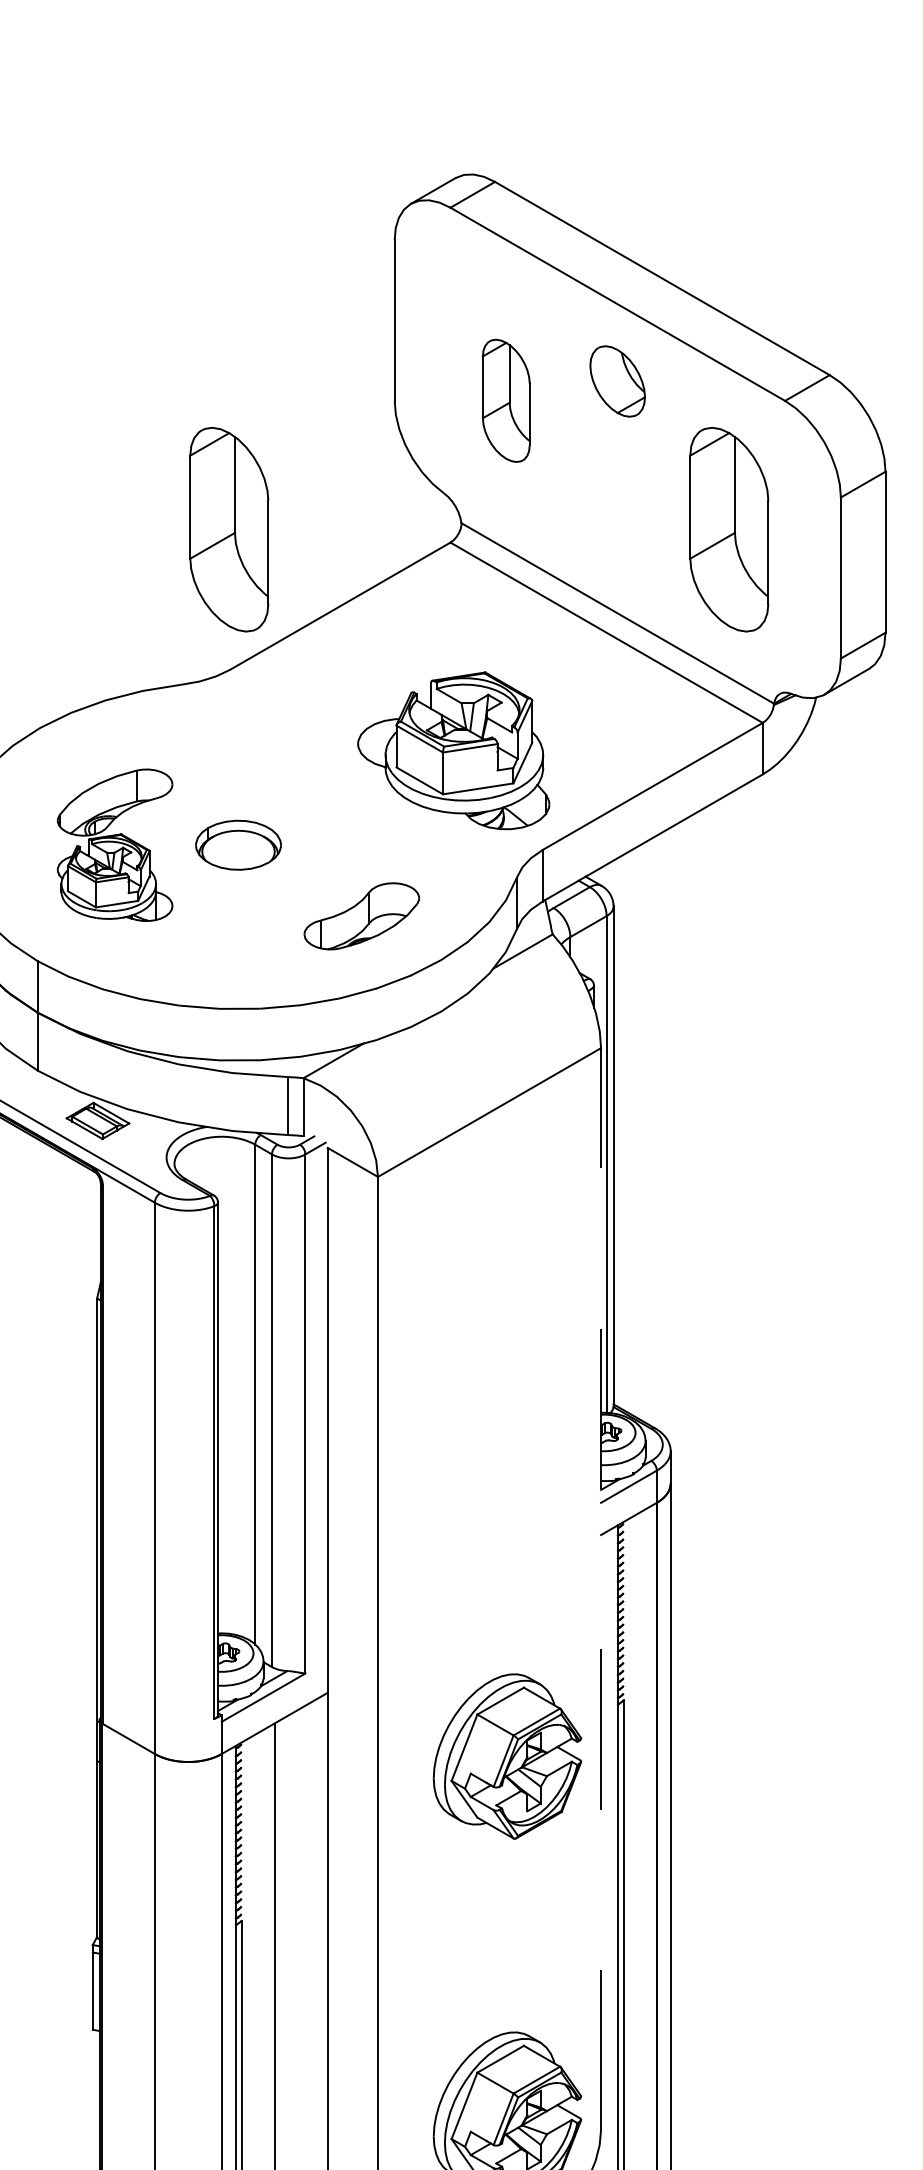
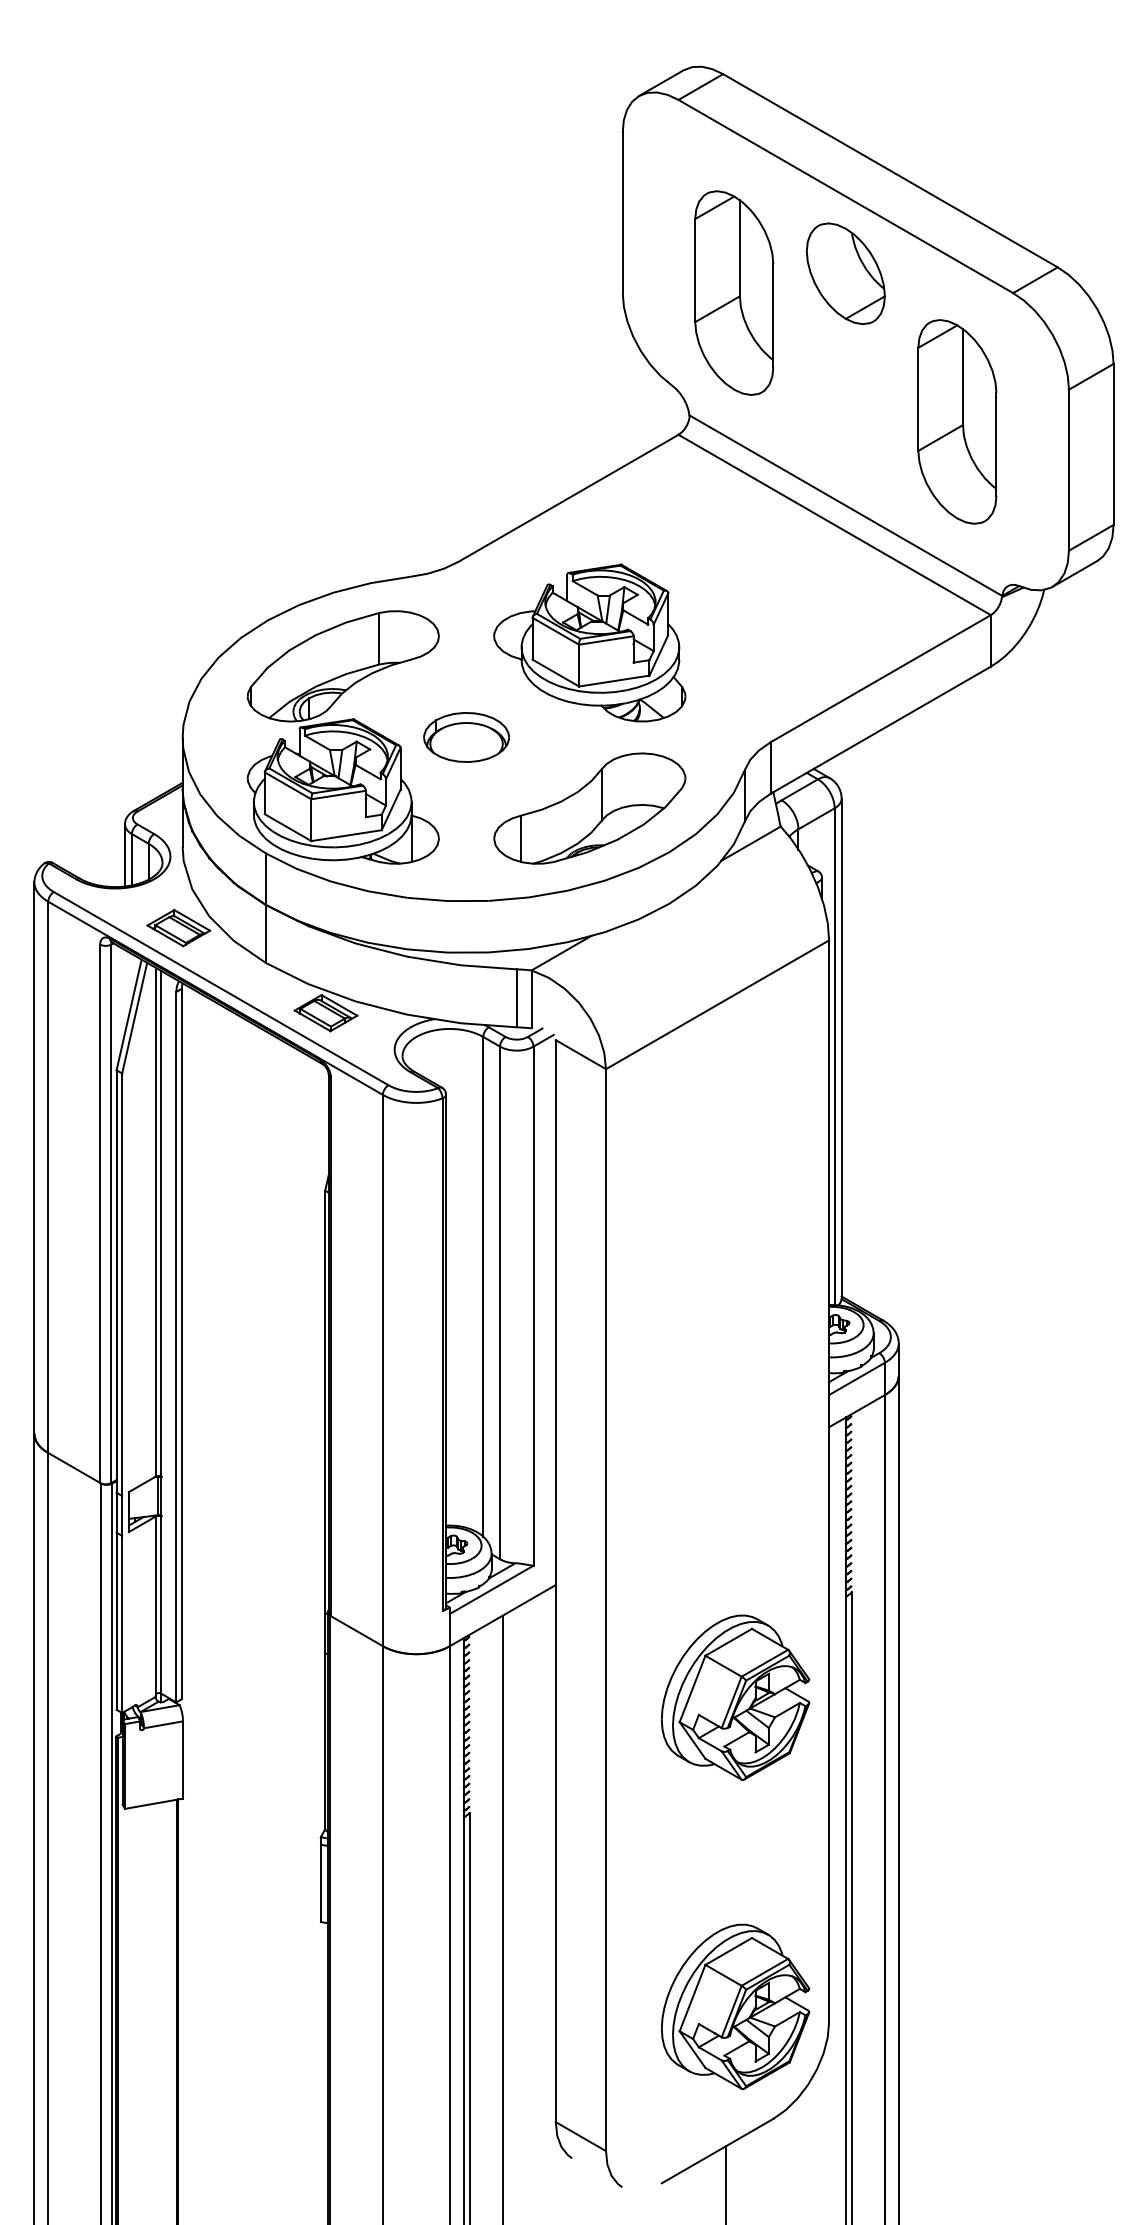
part: (617, 381) -> (845, 273), size x1.43
part: (506, 400) -> (734, 292), size x1.67
part: (229, 529) -> (457, 421), removed
part: (453, 750) -> (589, 642), moved
part: (114, 845) -> (342, 737), size x1.67
part: (361, 916) -> (589, 808), size x1.67
line: (601, 1589) -> (829, 1481), dashed -> solid
part: (507, 1756) -> (735, 1697), moved

